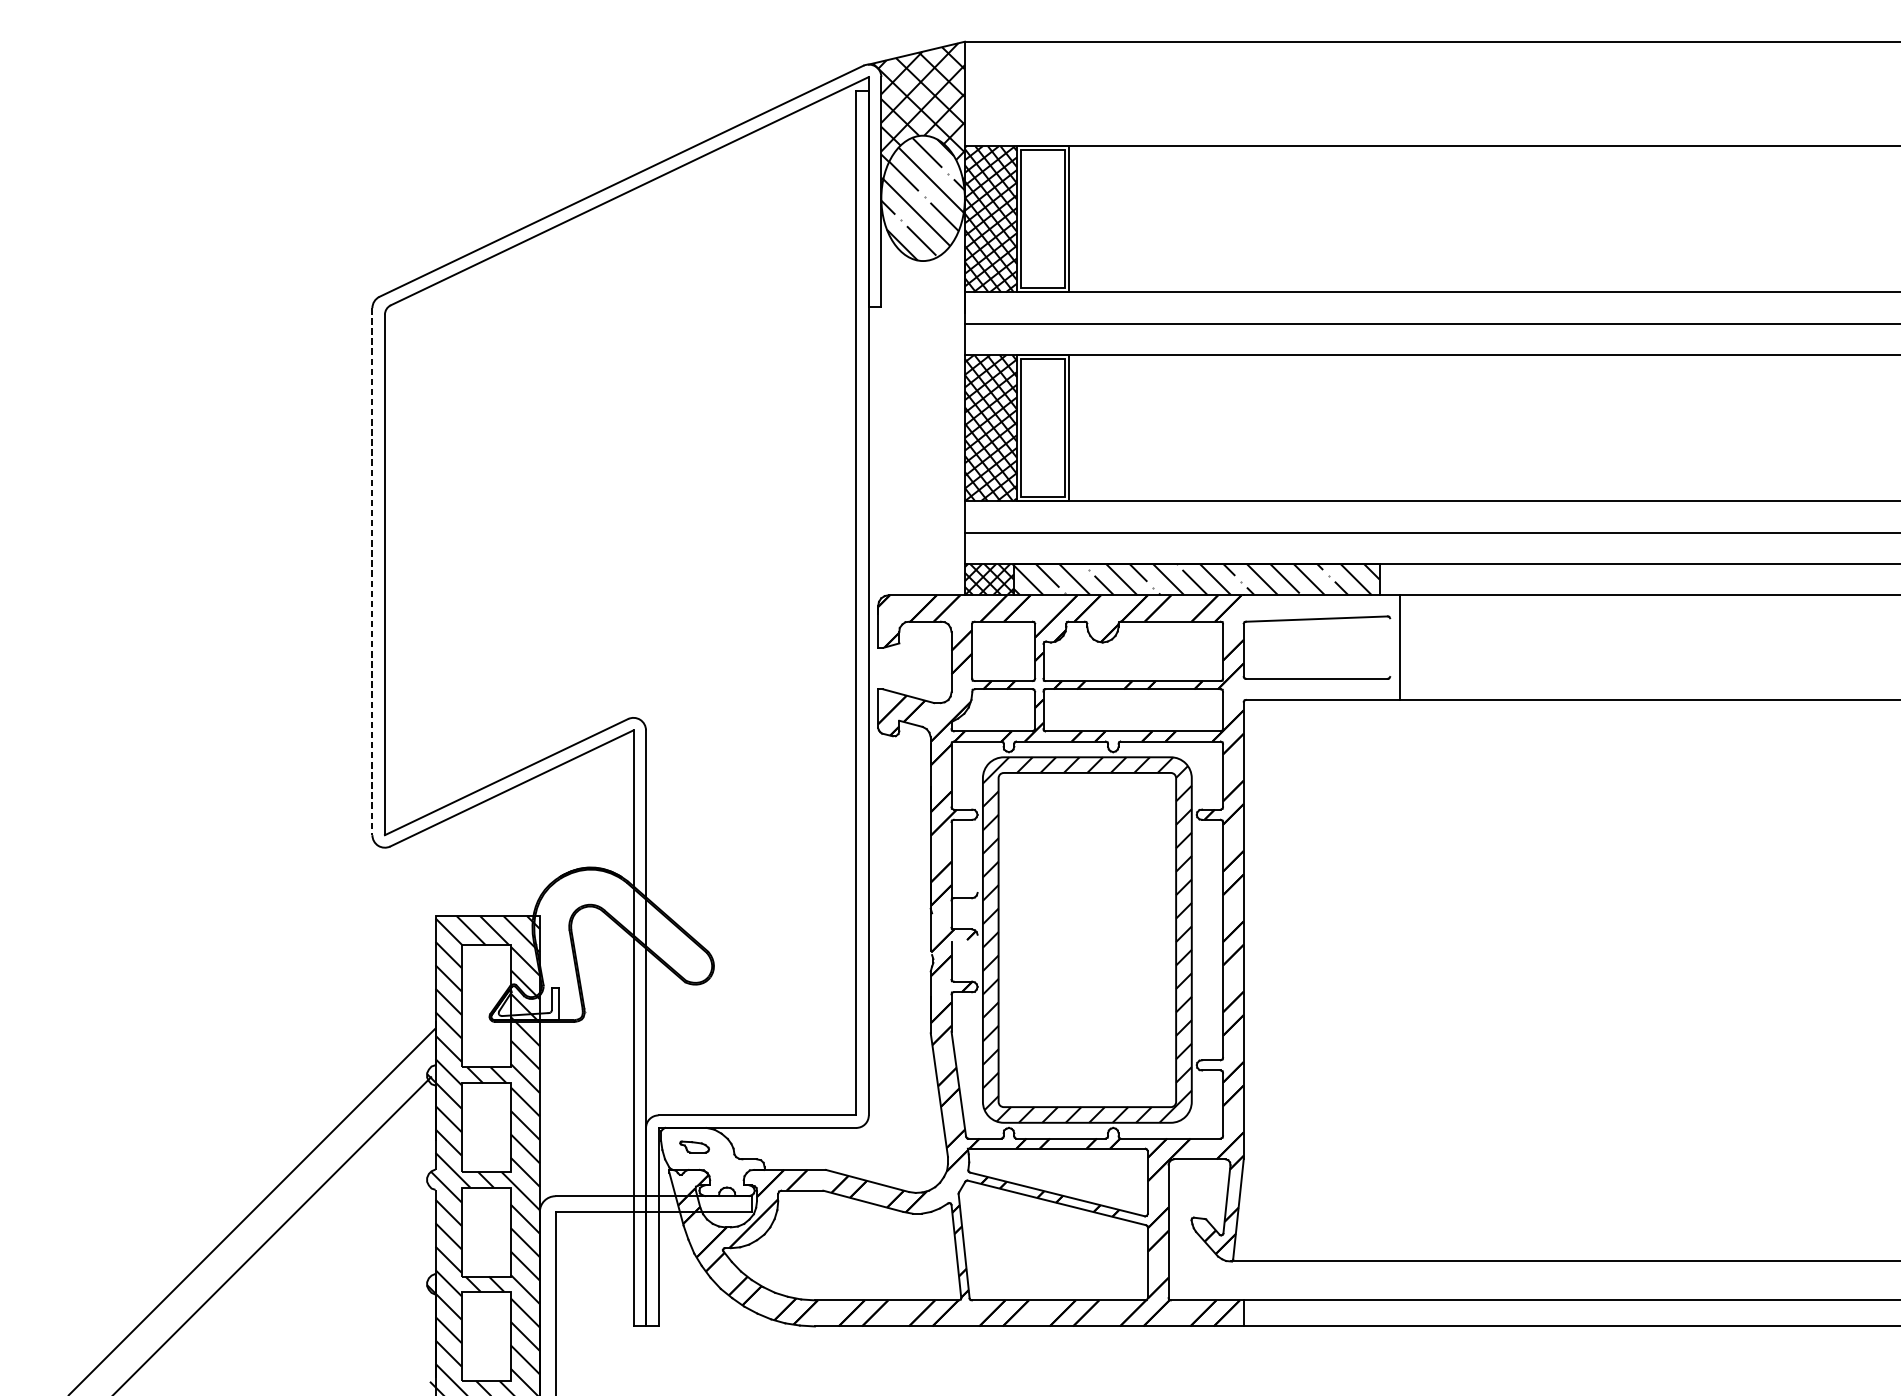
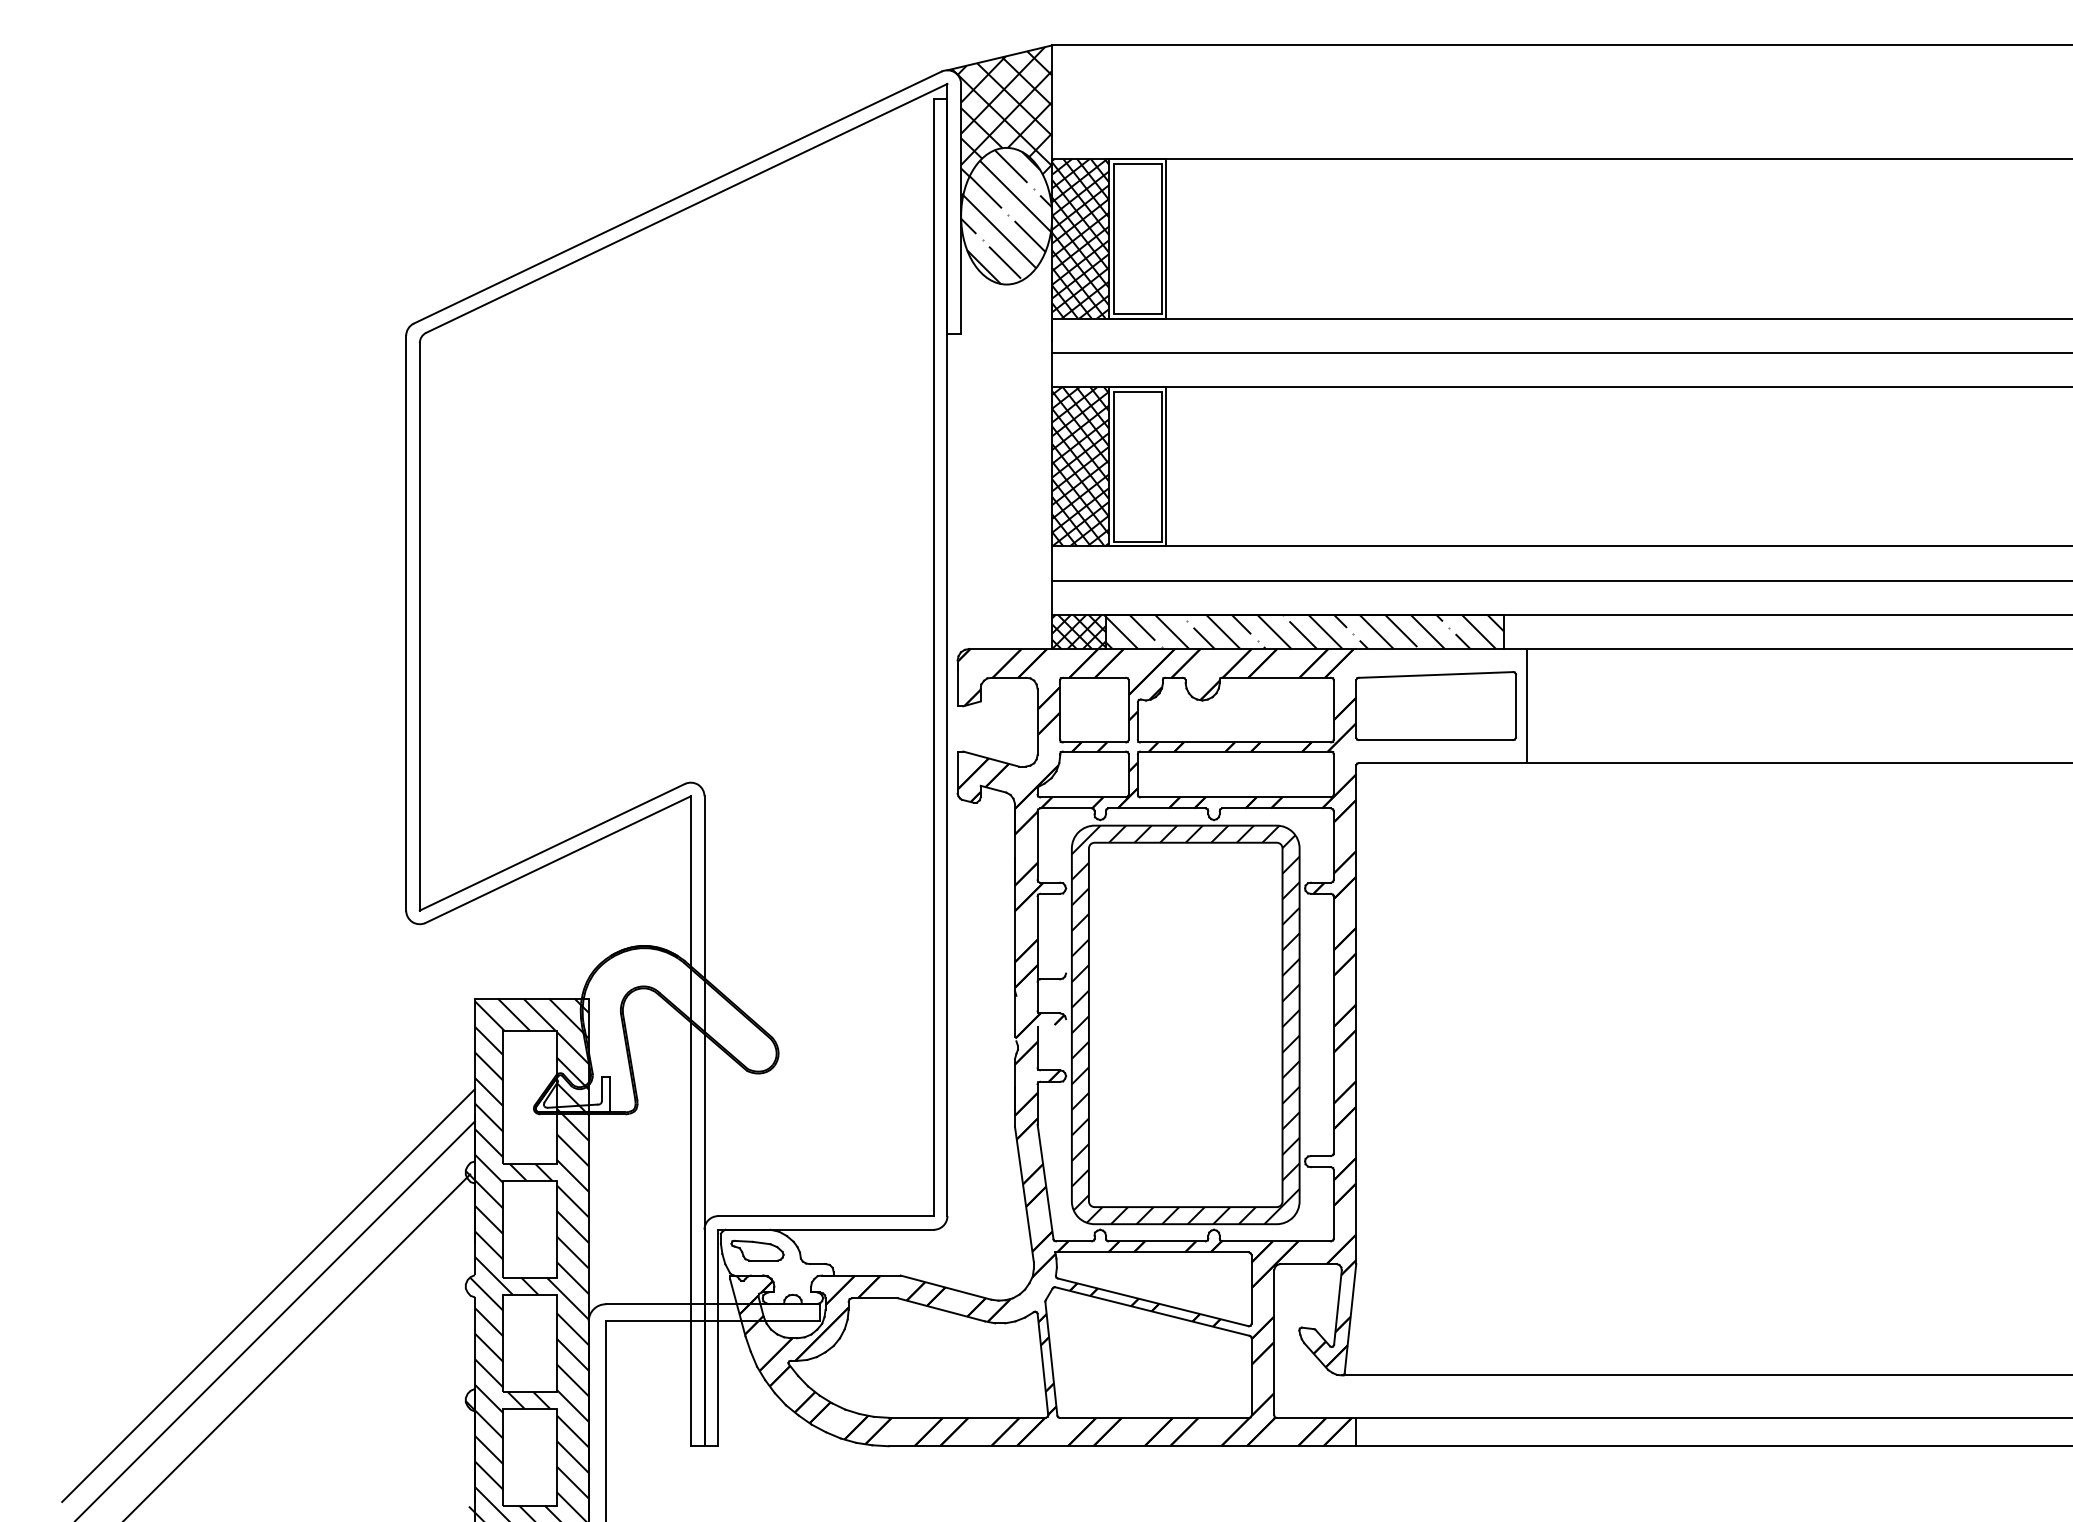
line: (372, 571) -> (406, 623), dashed -> solid
line: (1389, 648) -> (1515, 706), added
part: (694, 1146) -> (757, 1250), size x1.67
line: (246, 1188) -> (268, 1295), added

